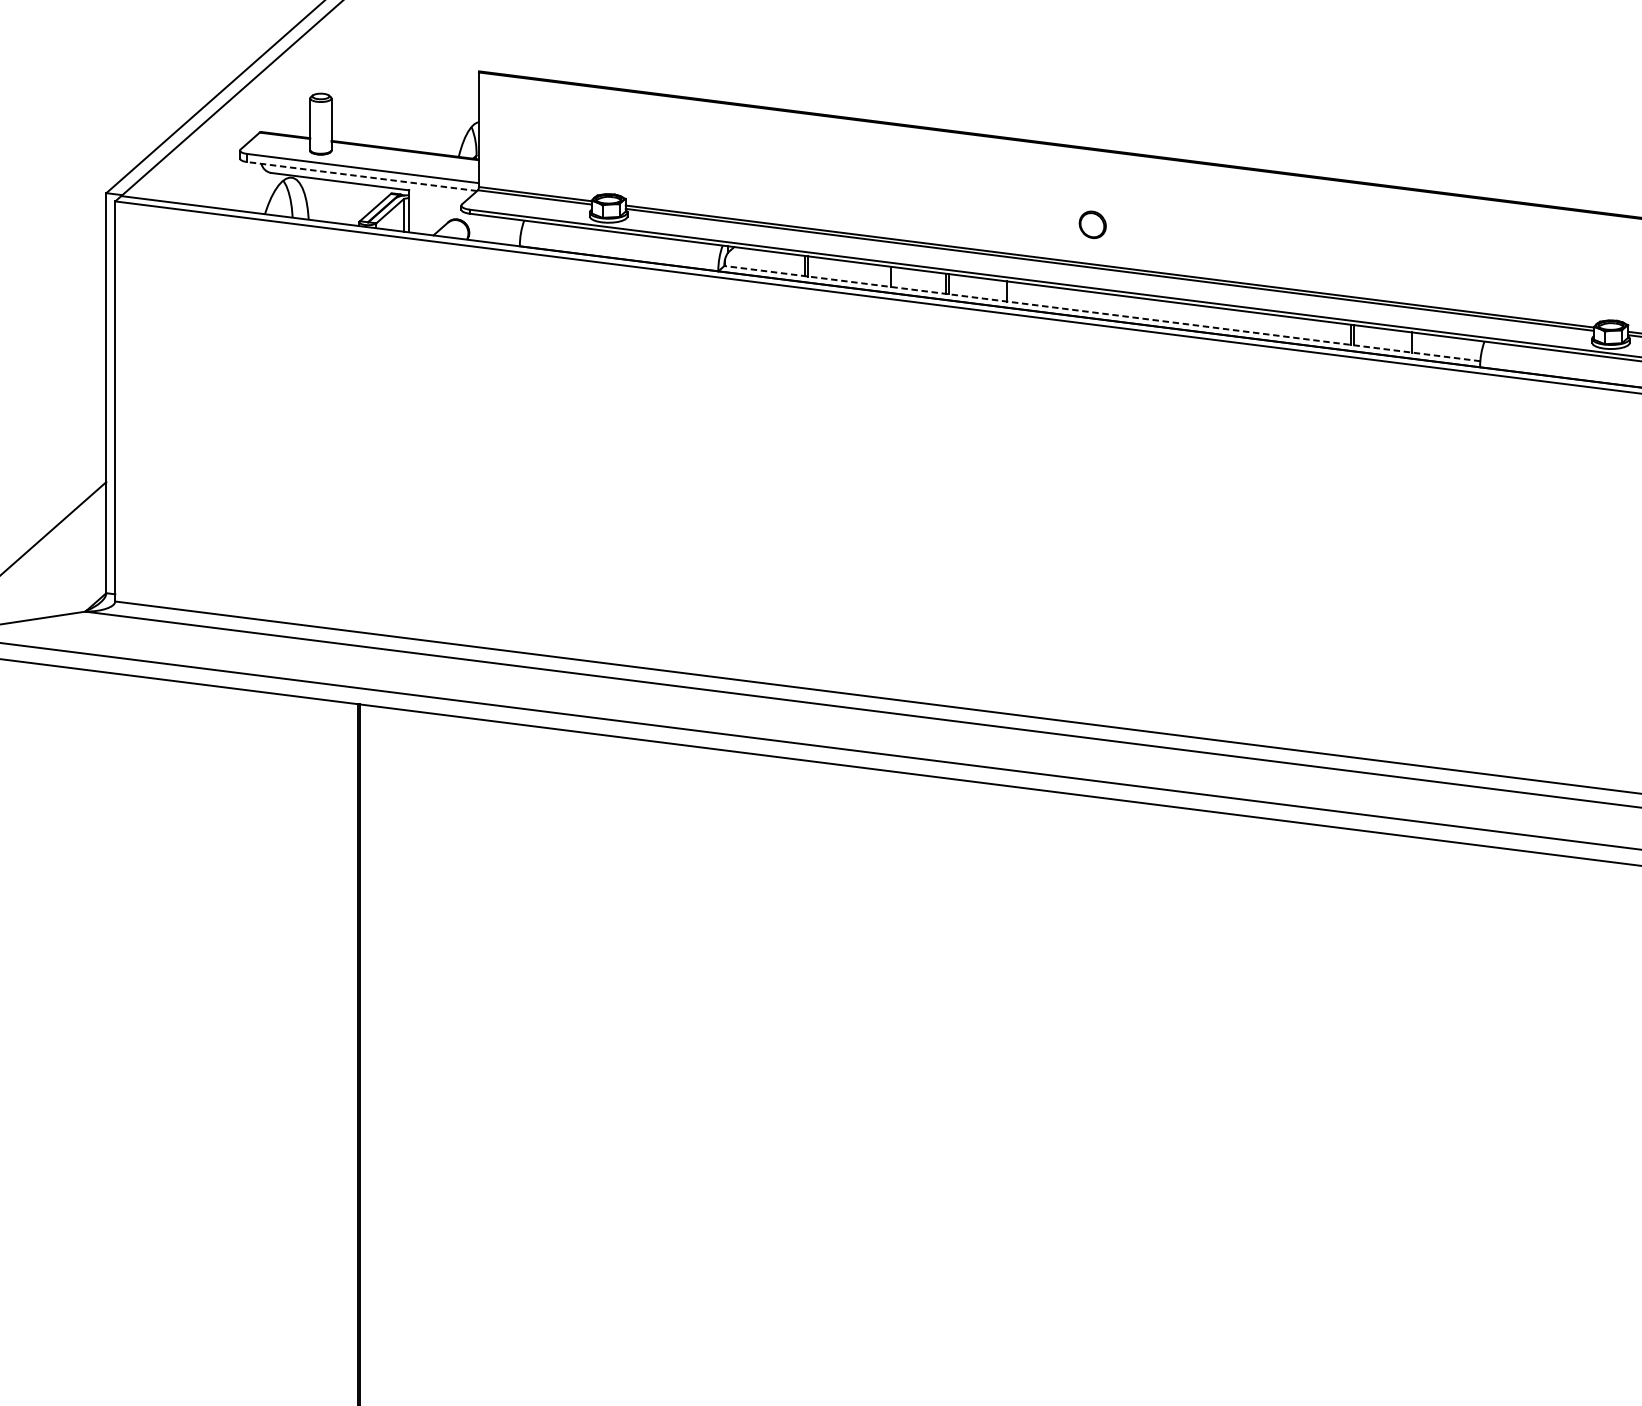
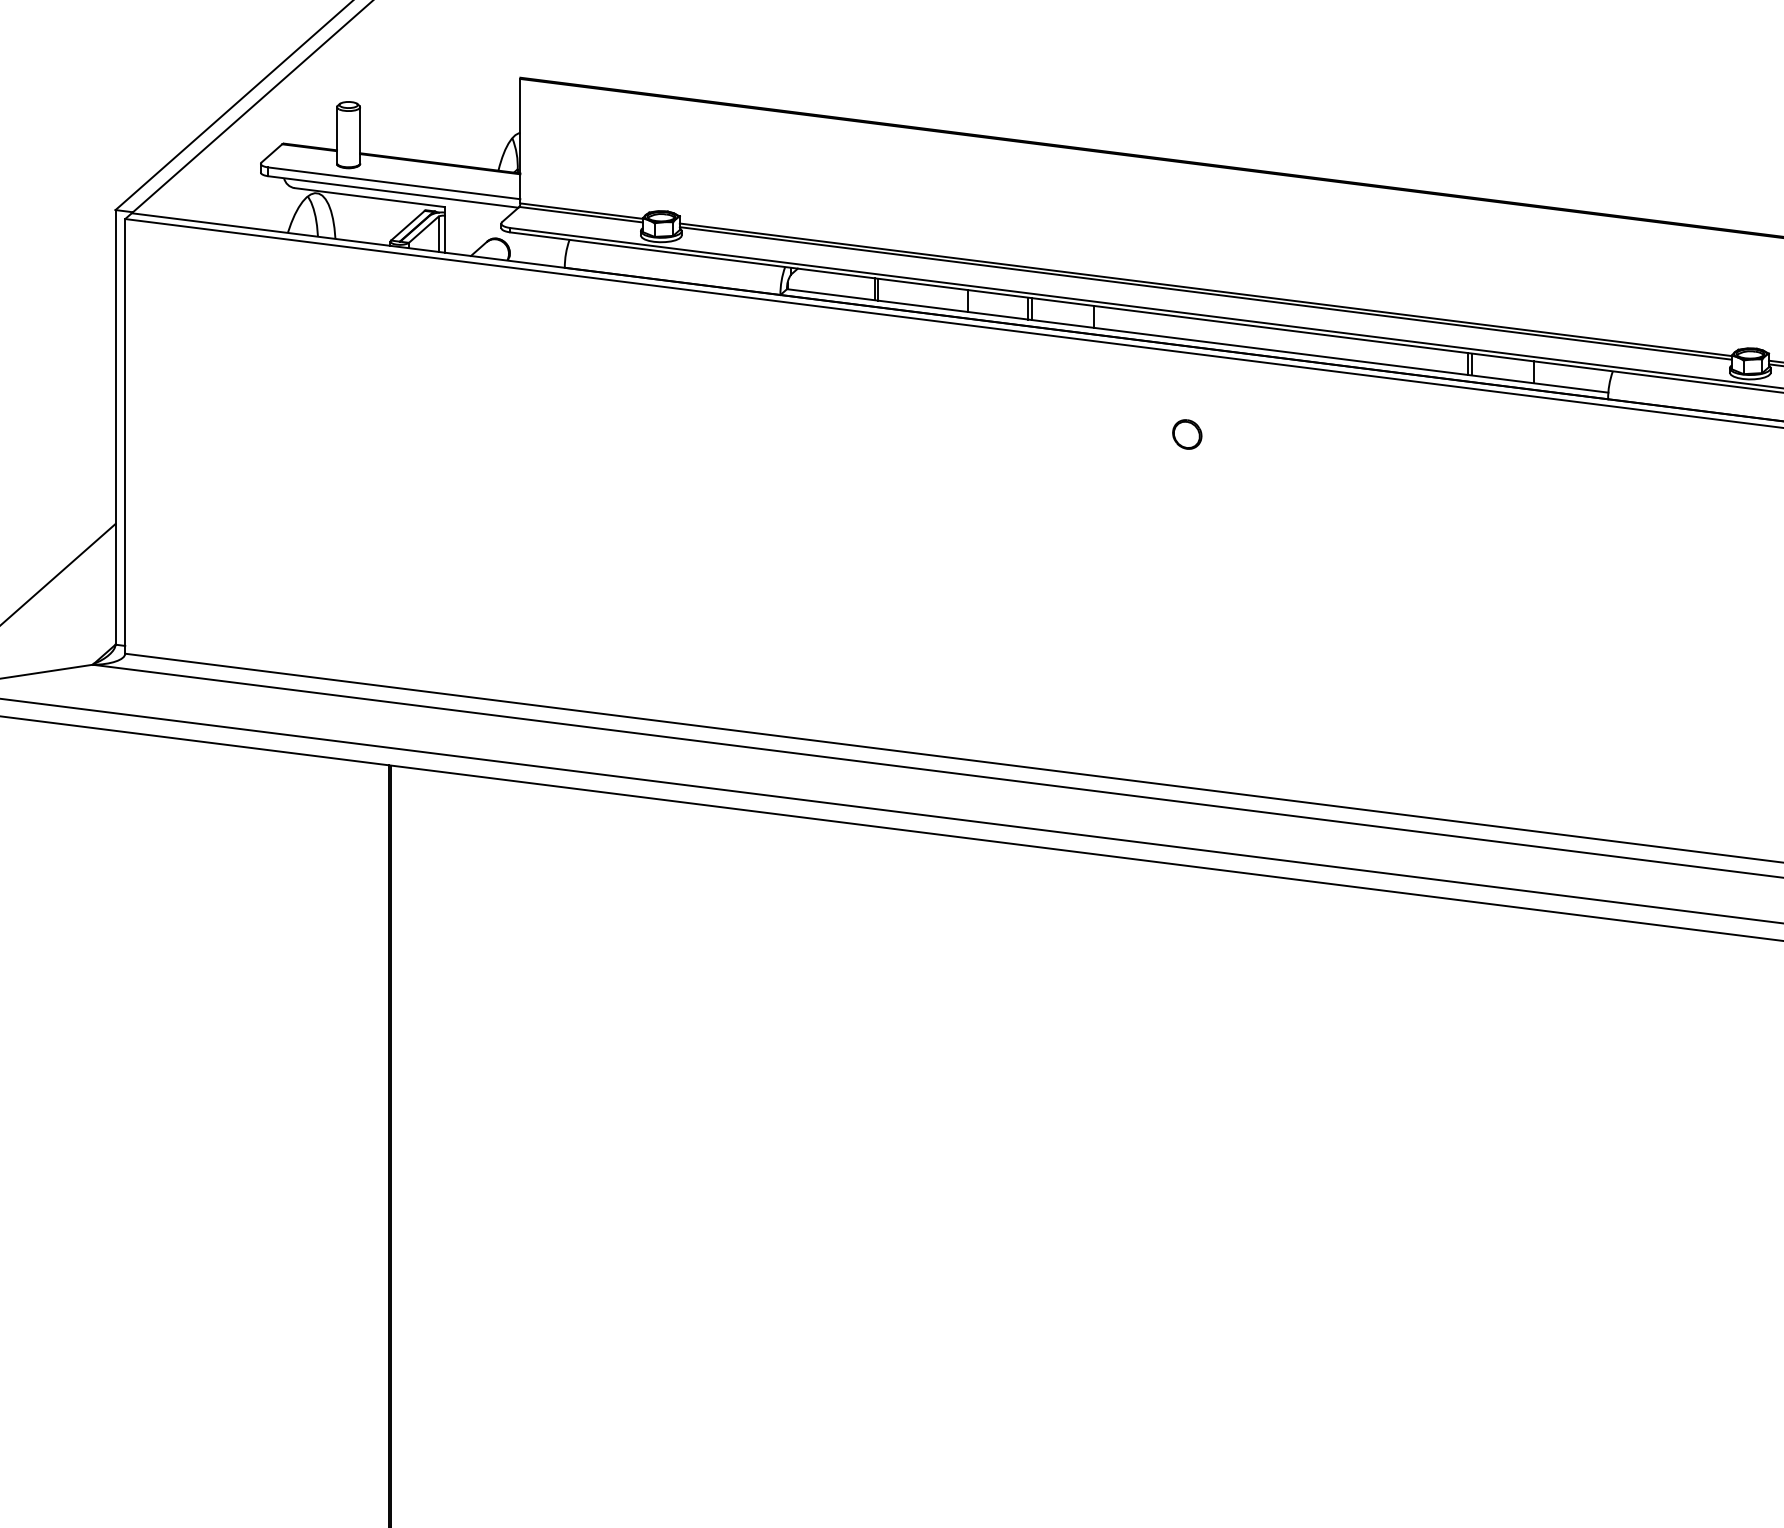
line: (361, 176) -> (392, 191), dashed -> solid
part: (1092, 224) -> (1187, 434), moved
line: (1102, 313) -> (1197, 340), dashed -> solid

